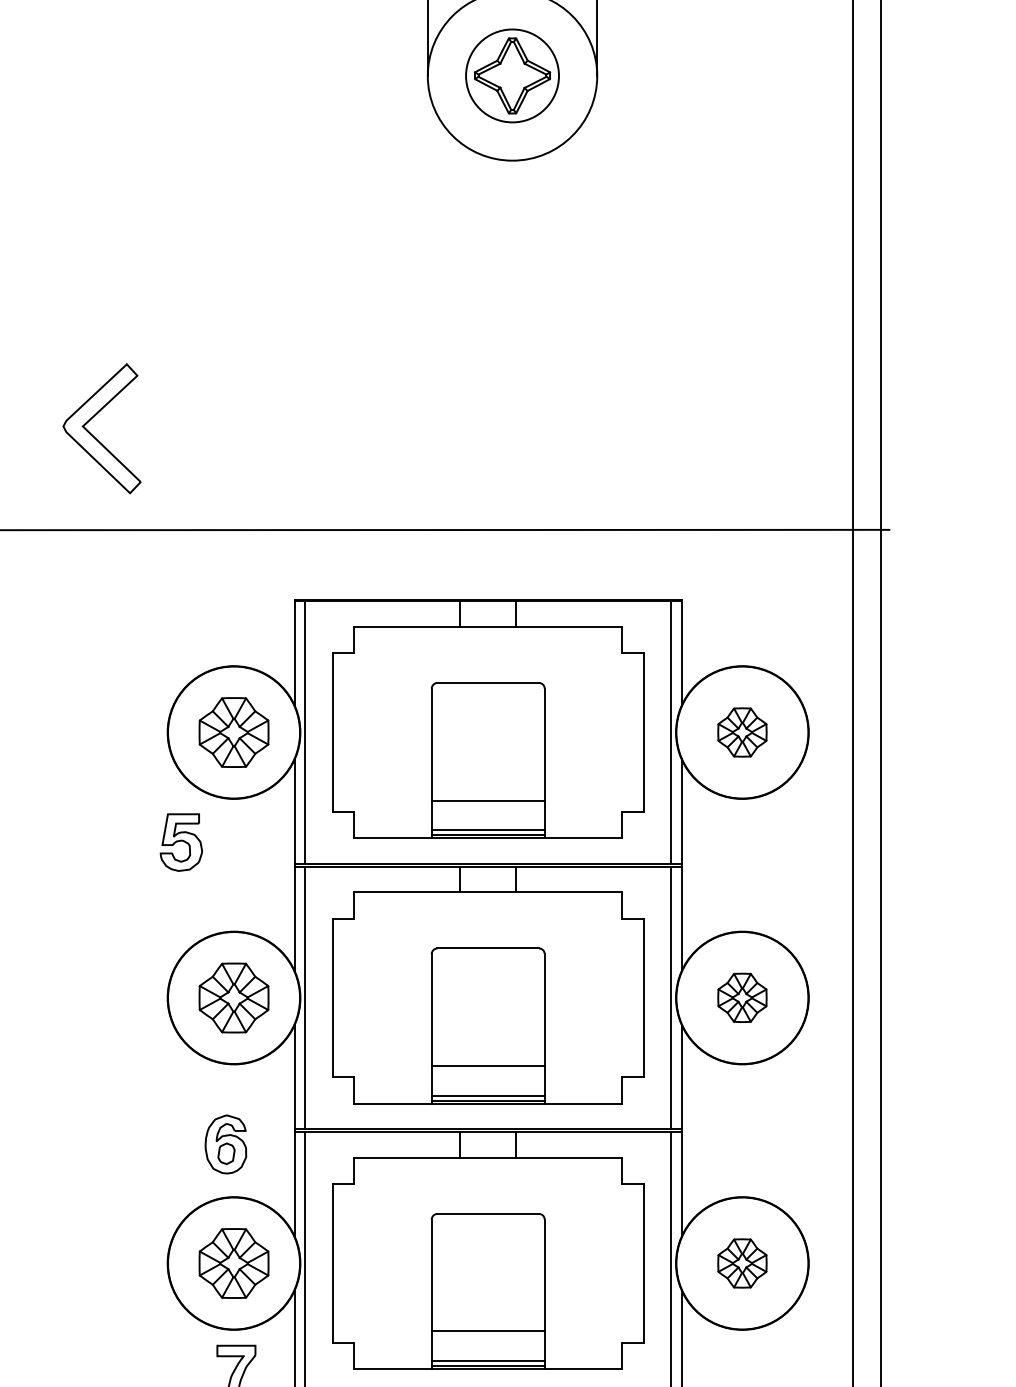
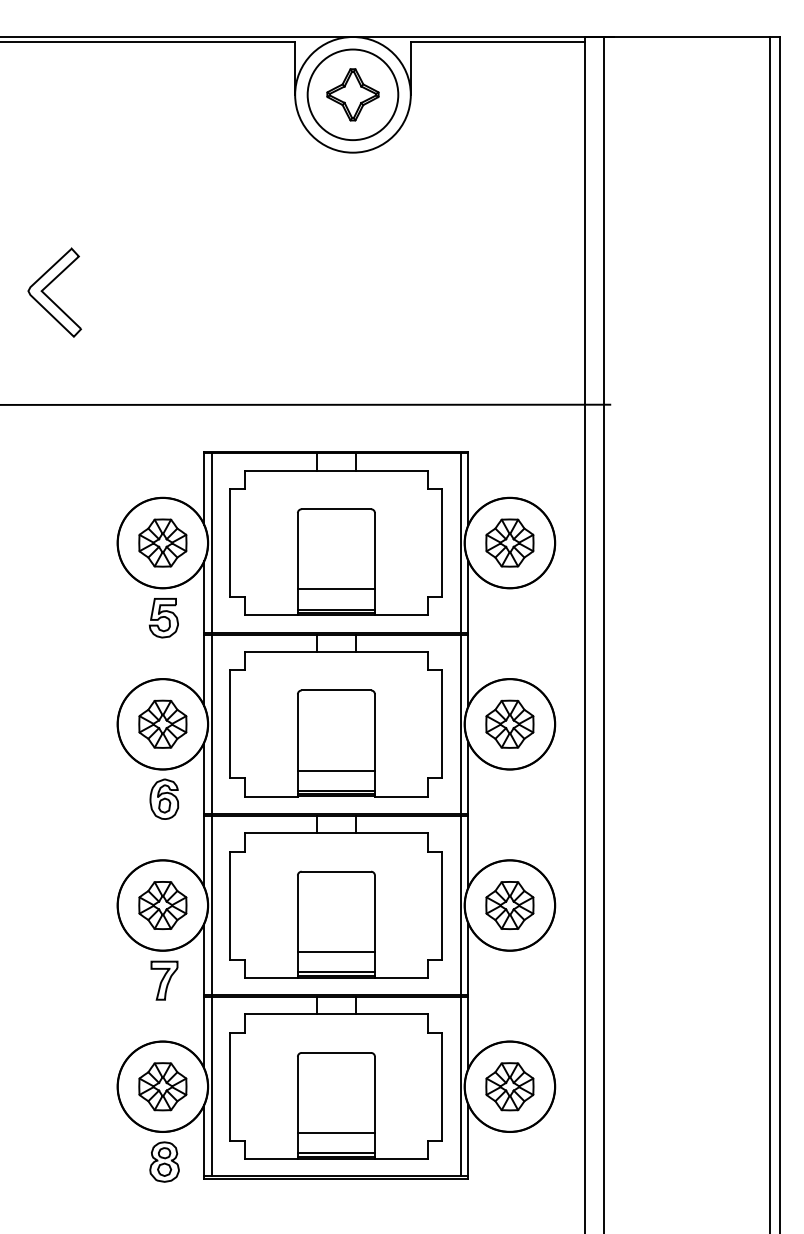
circle: (511, 75) -> (352, 94), size x1.43
part: (94, 435) -> (49, 297), moved
part: (741, 731) -> (509, 542), size x1.43
part: (180, 843) -> (163, 618), moved
part: (741, 996) -> (509, 723), size x1.43
part: (226, 1143) -> (164, 798), moved
part: (741, 1263) -> (509, 905), size x1.43

